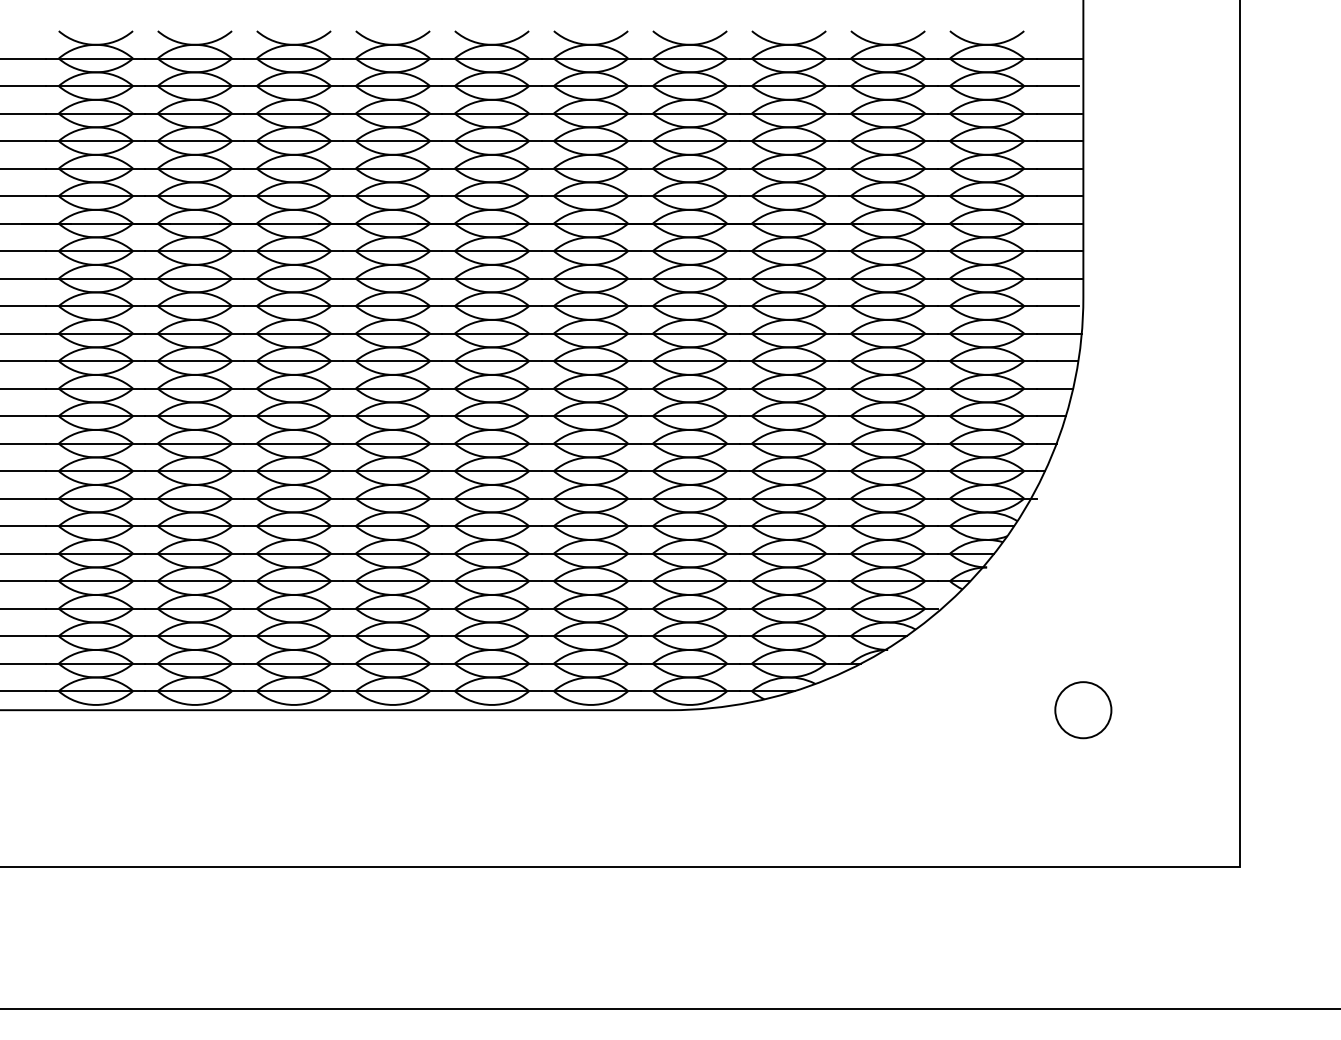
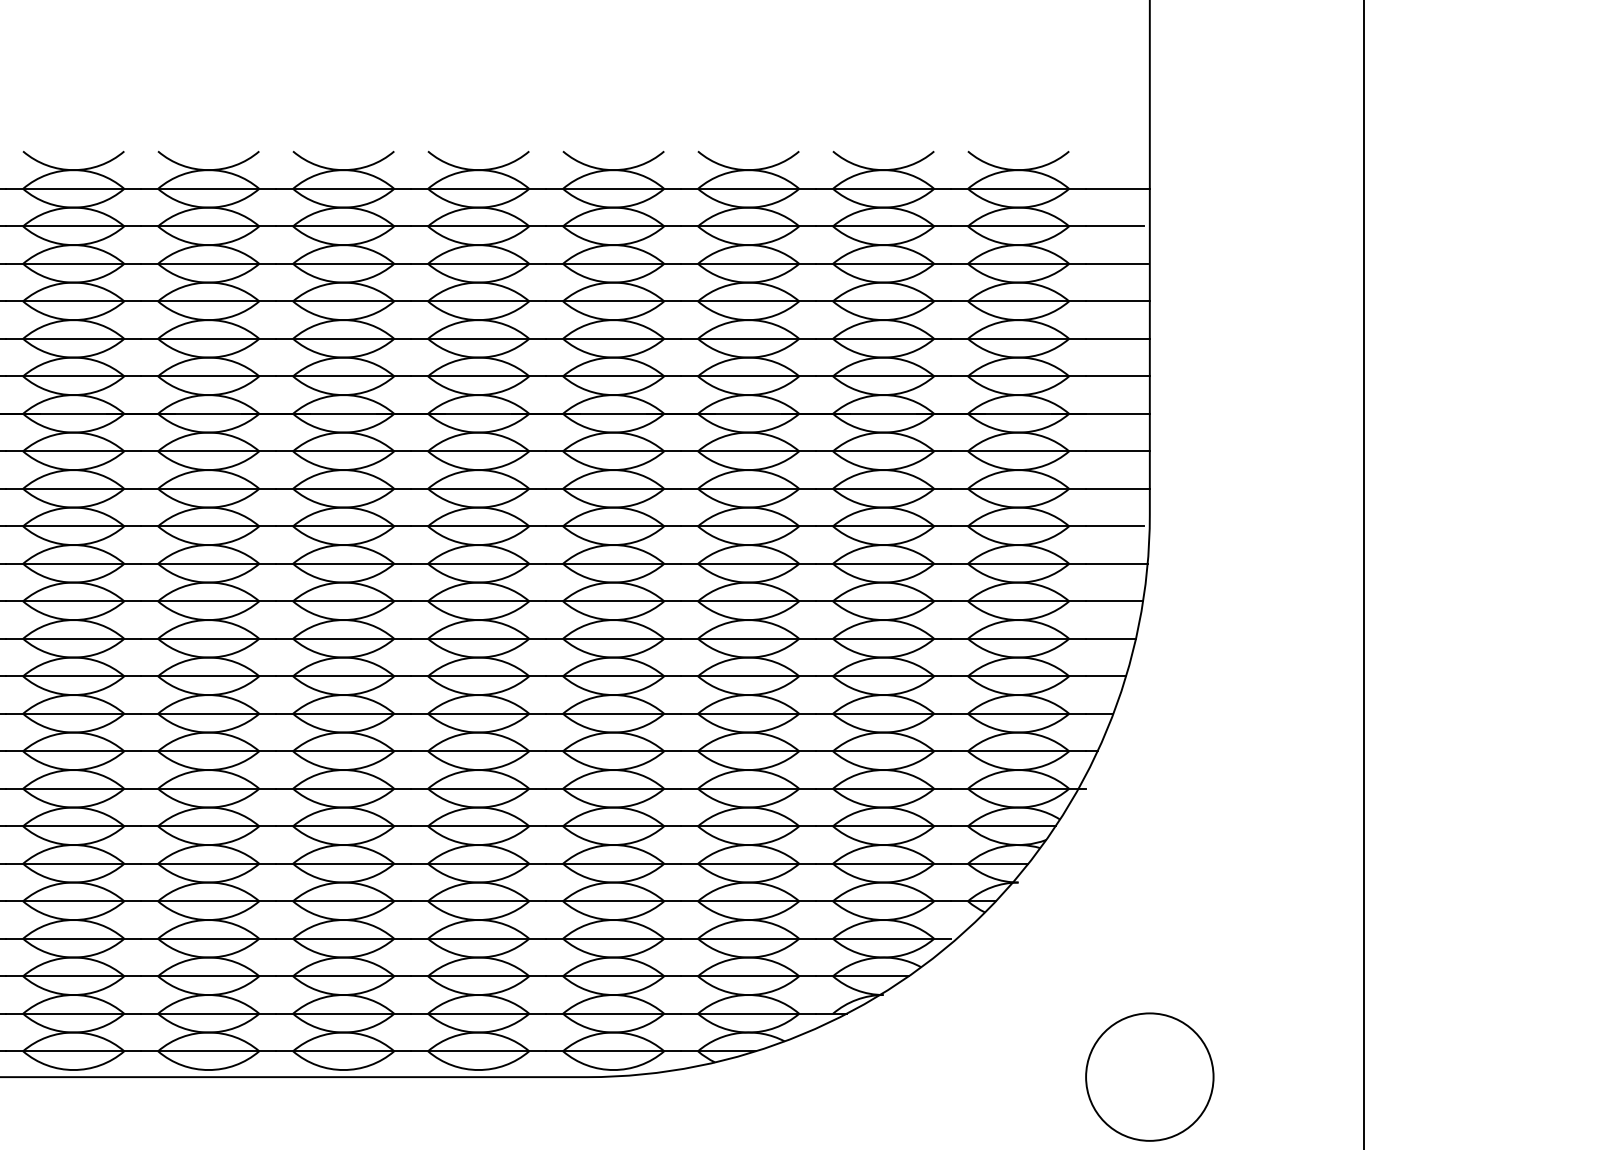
circle: (1083, 709) -> (1150, 1076), size x1.67

